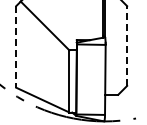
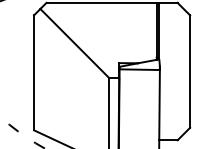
line: (16, 46) -> (34, 72), dashed -> solid
line: (127, 46) -> (190, 72), dashed -> solid

